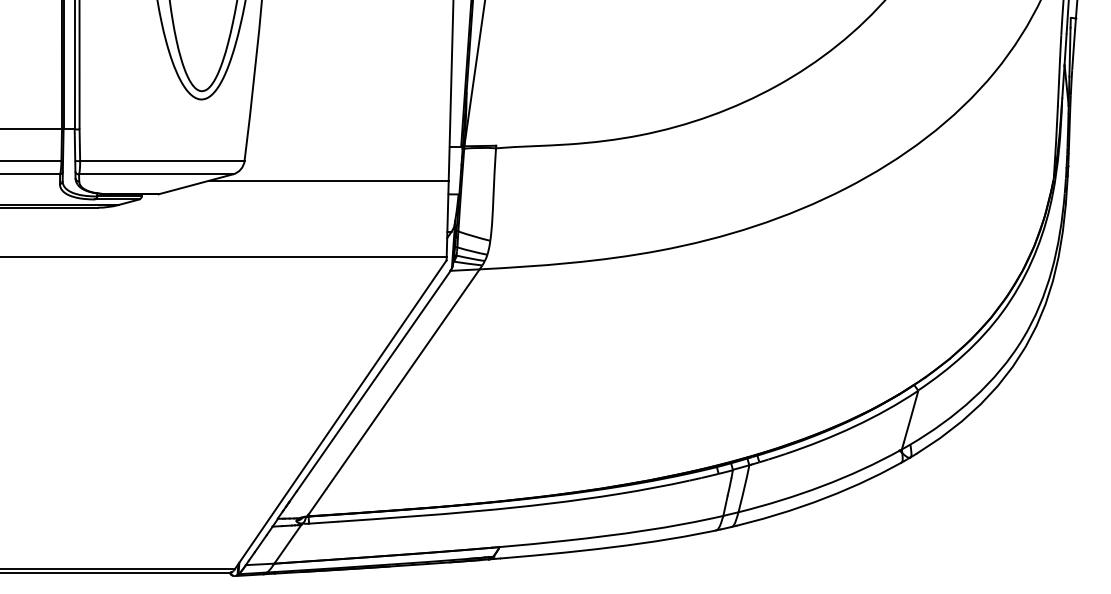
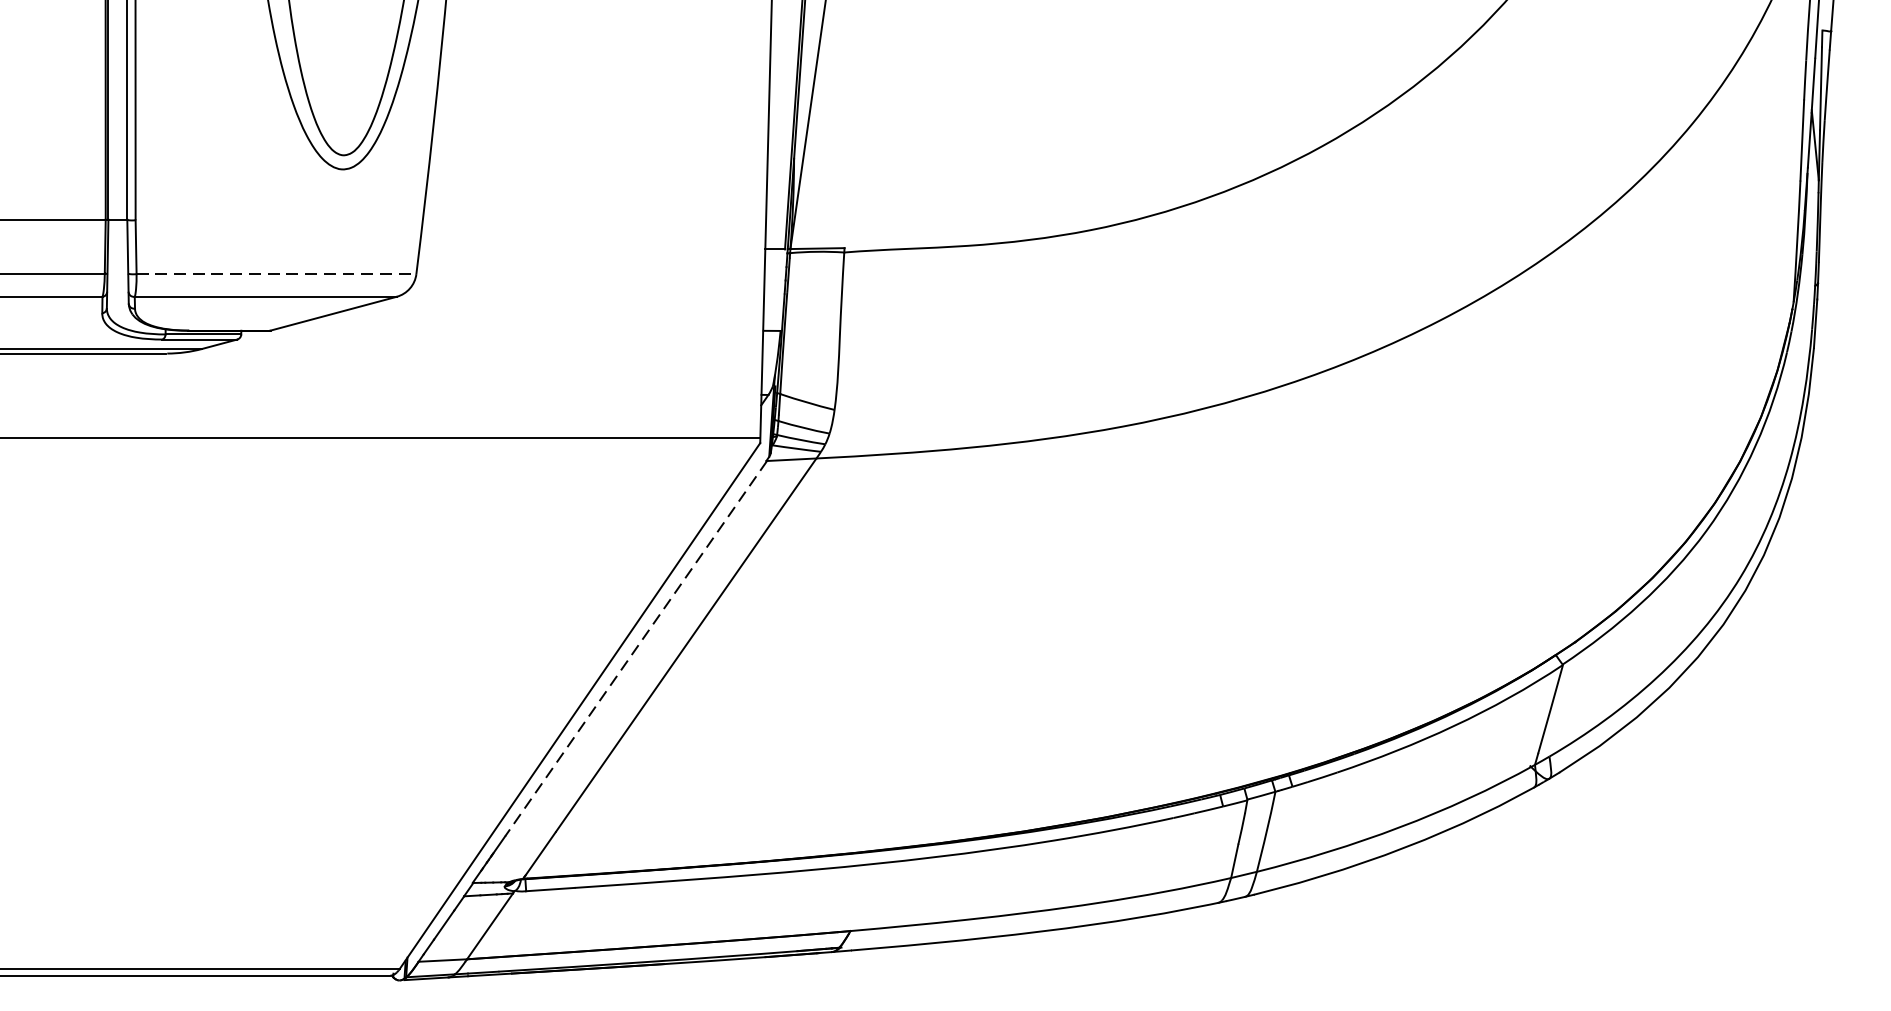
line: (162, 161) -> (276, 274), solid -> dashed
line: (328, 180) -> (559, 307), removed
line: (373, 381) -> (635, 649), solid -> dashed

